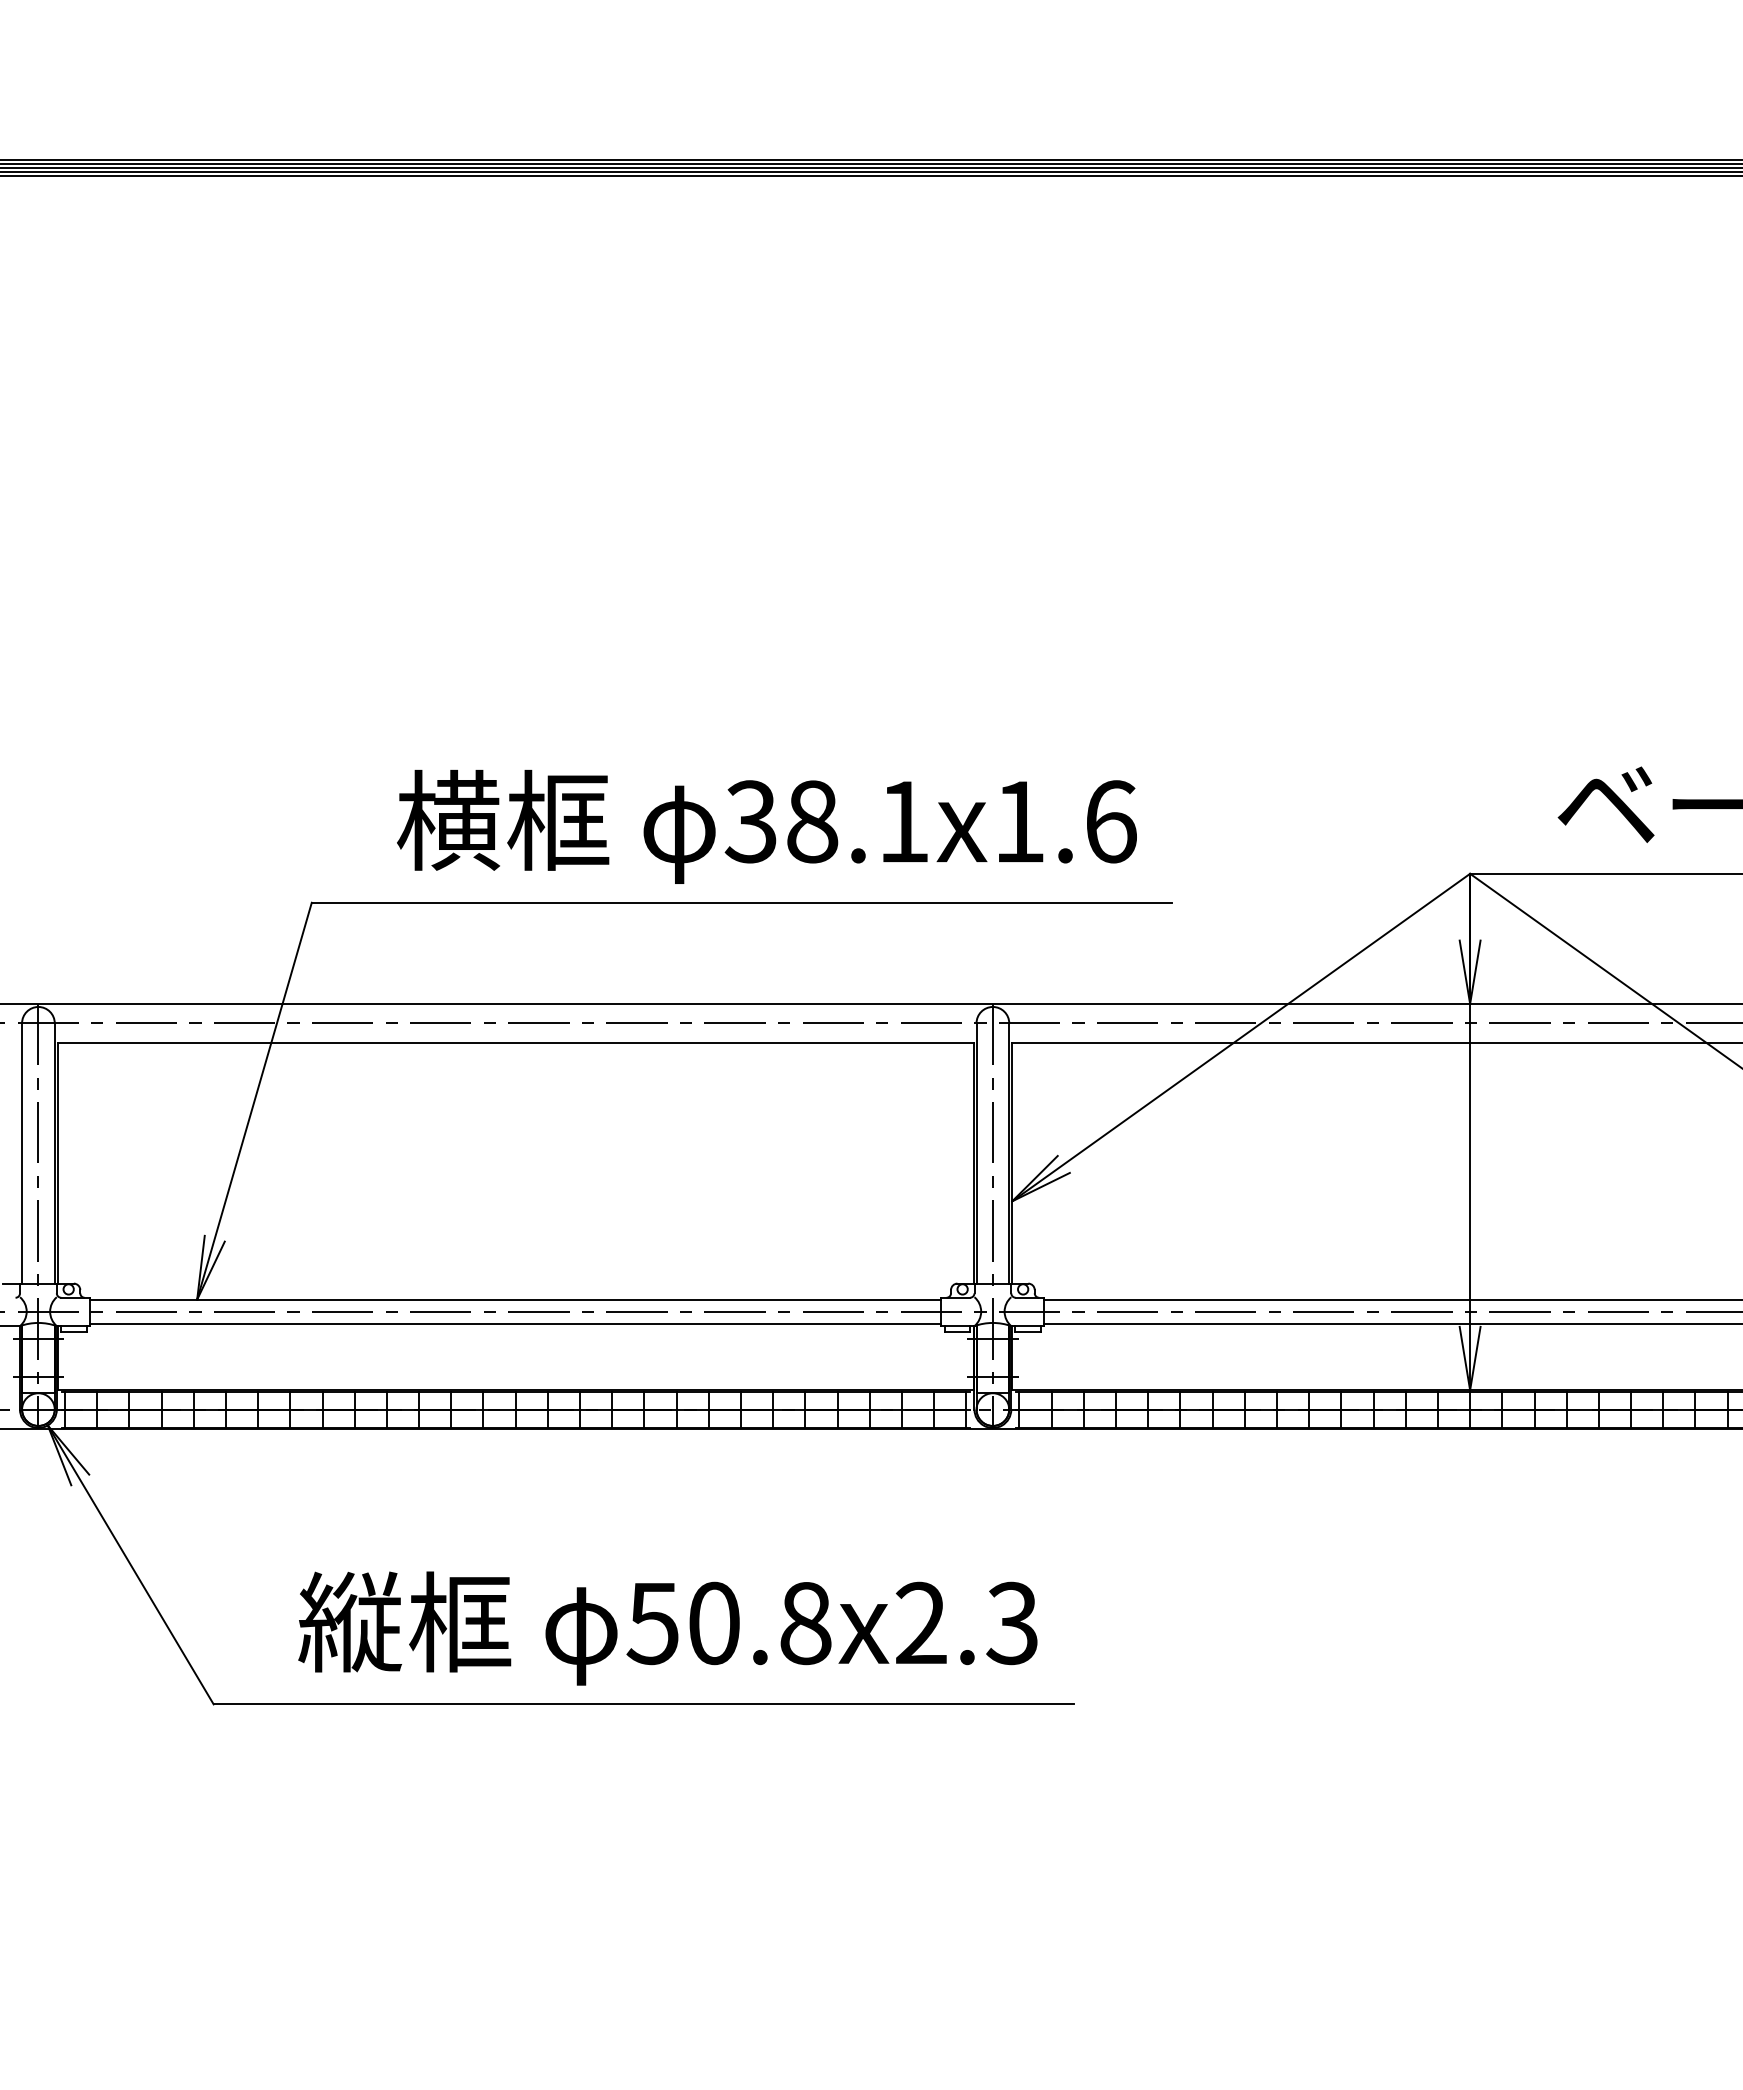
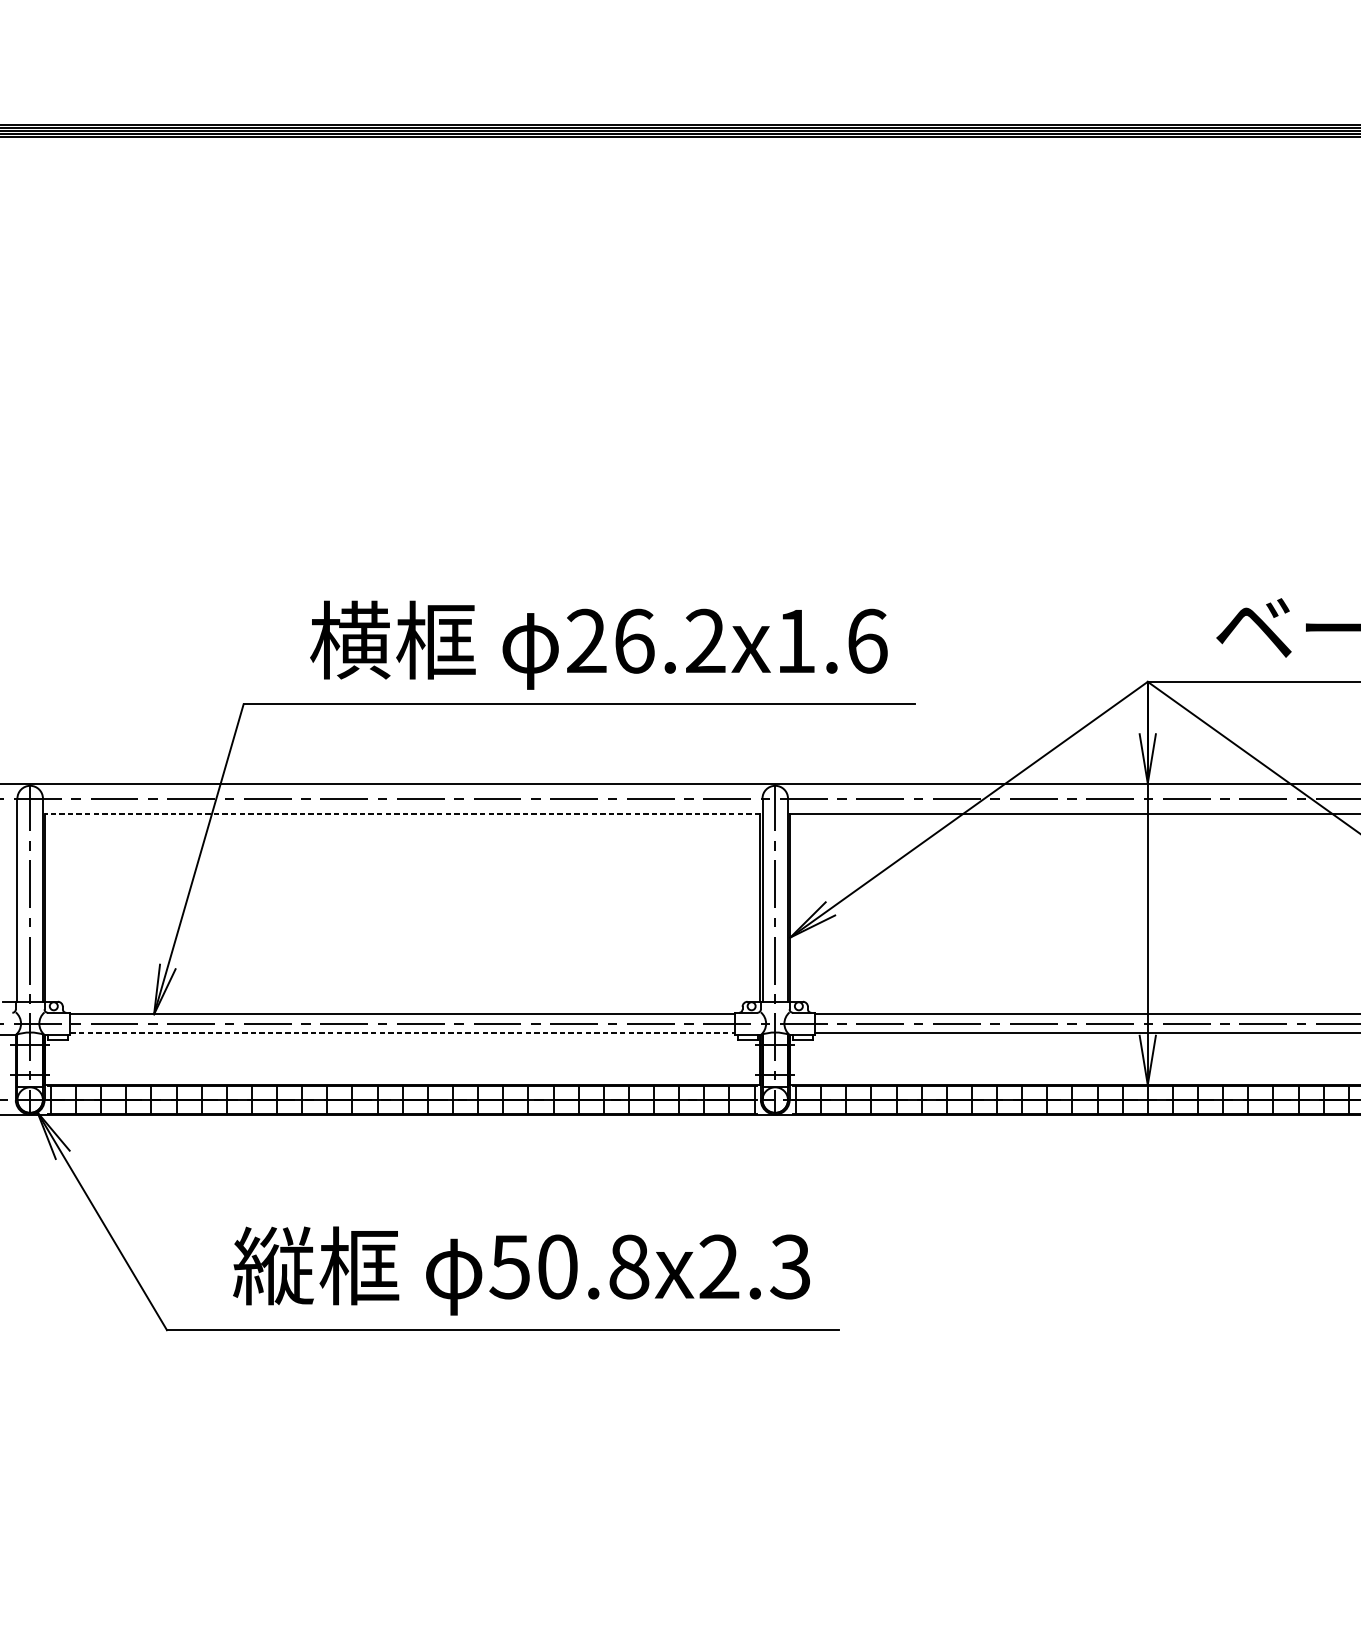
text: (826, 821) -> (645, 641), 38.1x1.6 -> 26.2x1.6
line: (515, 1042) -> (402, 813), solid -> dashed
line: (515, 1324) -> (402, 1033), solid -> dashed

